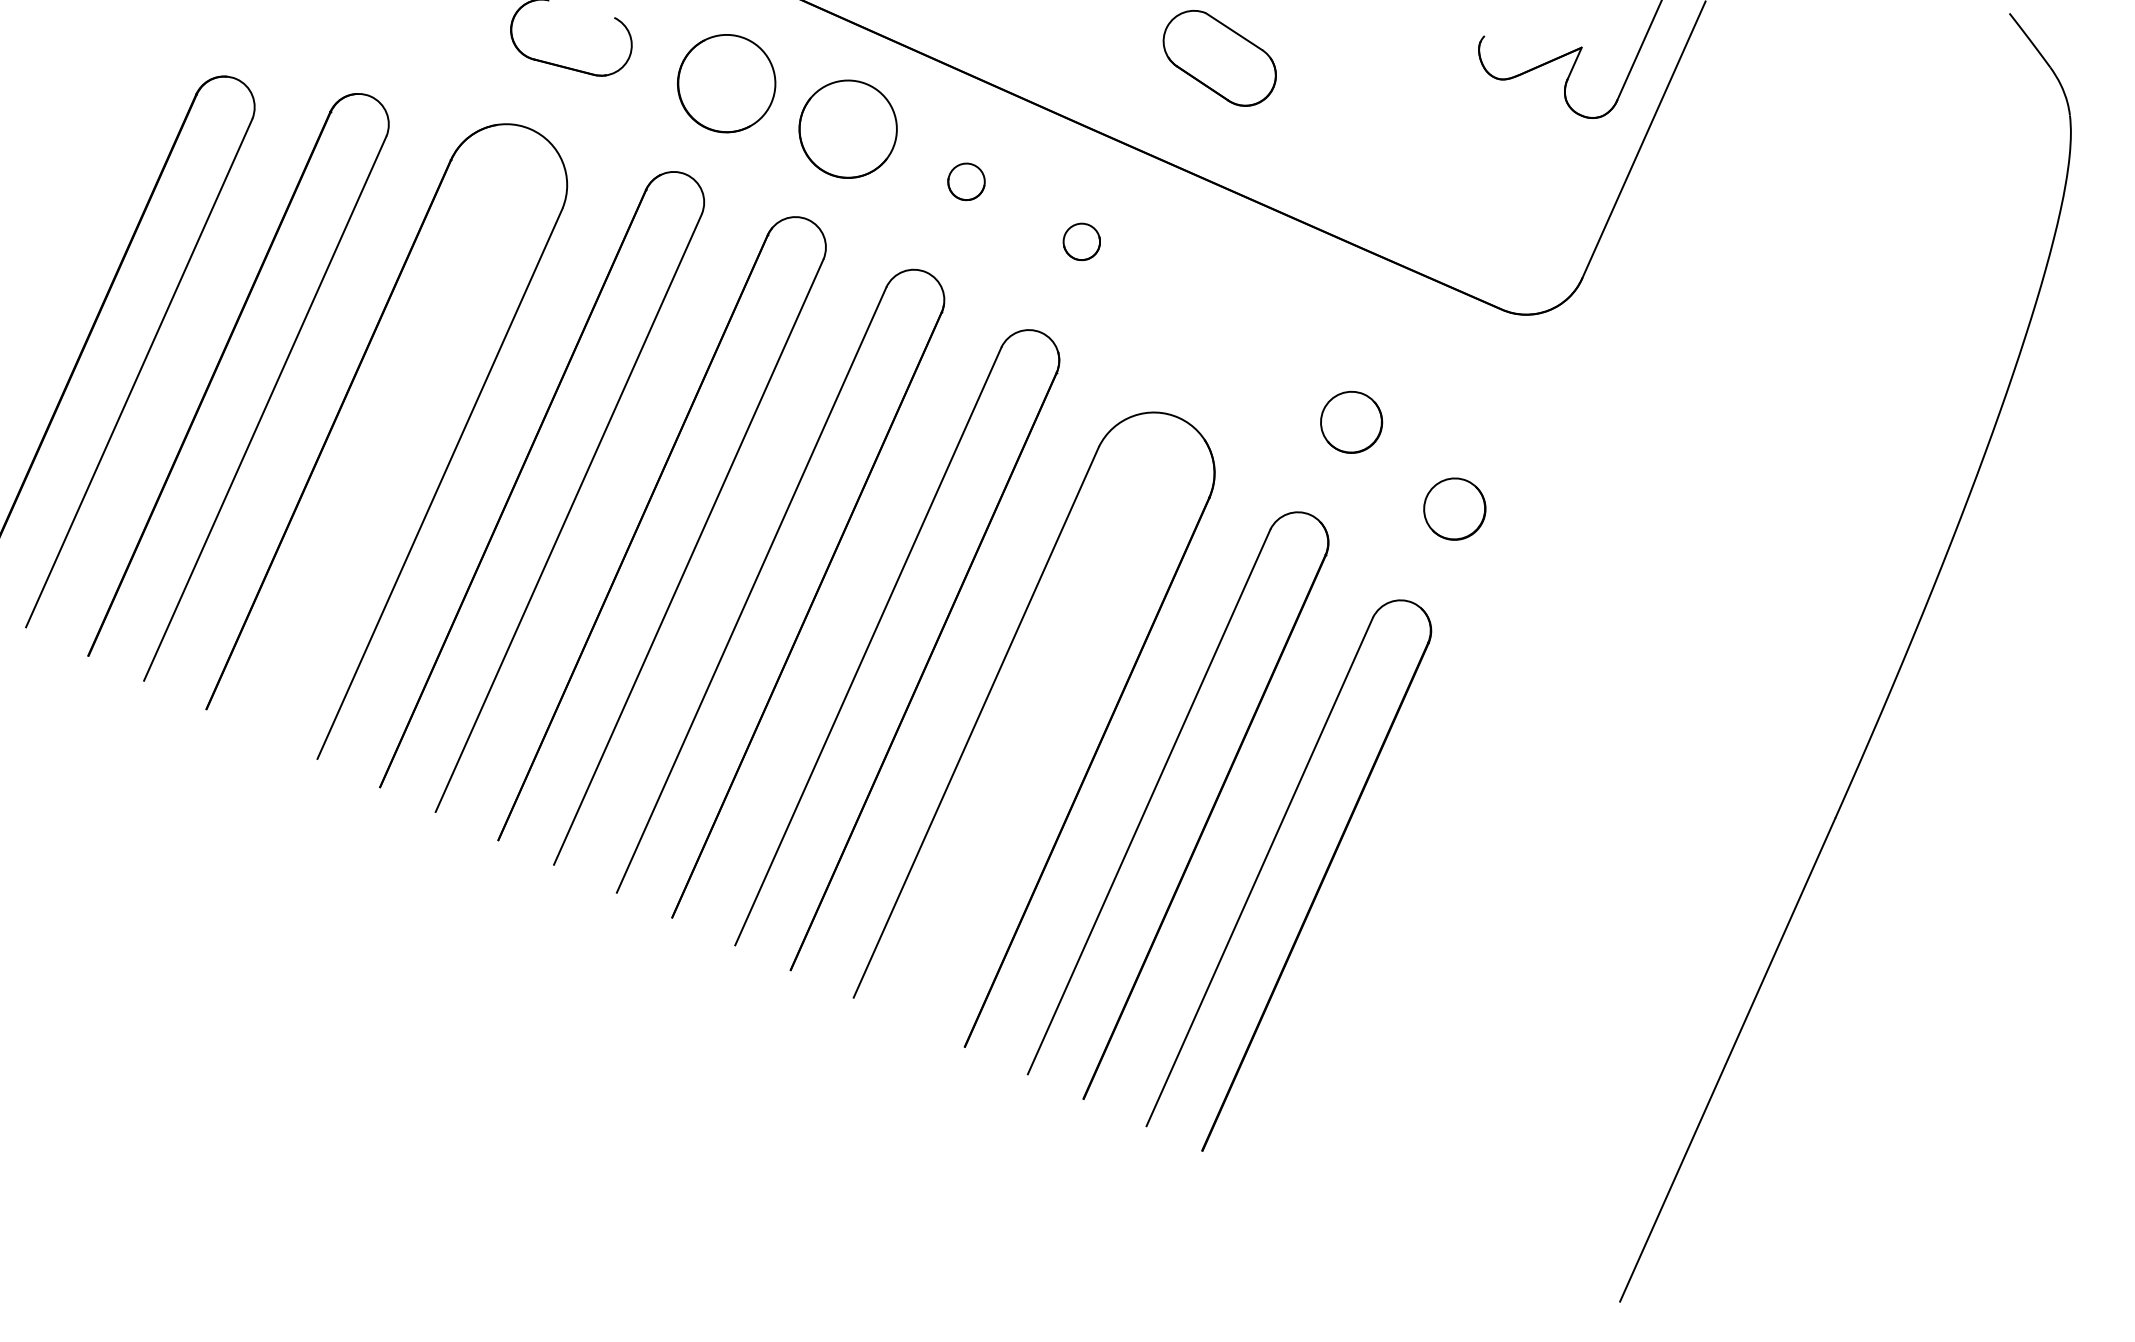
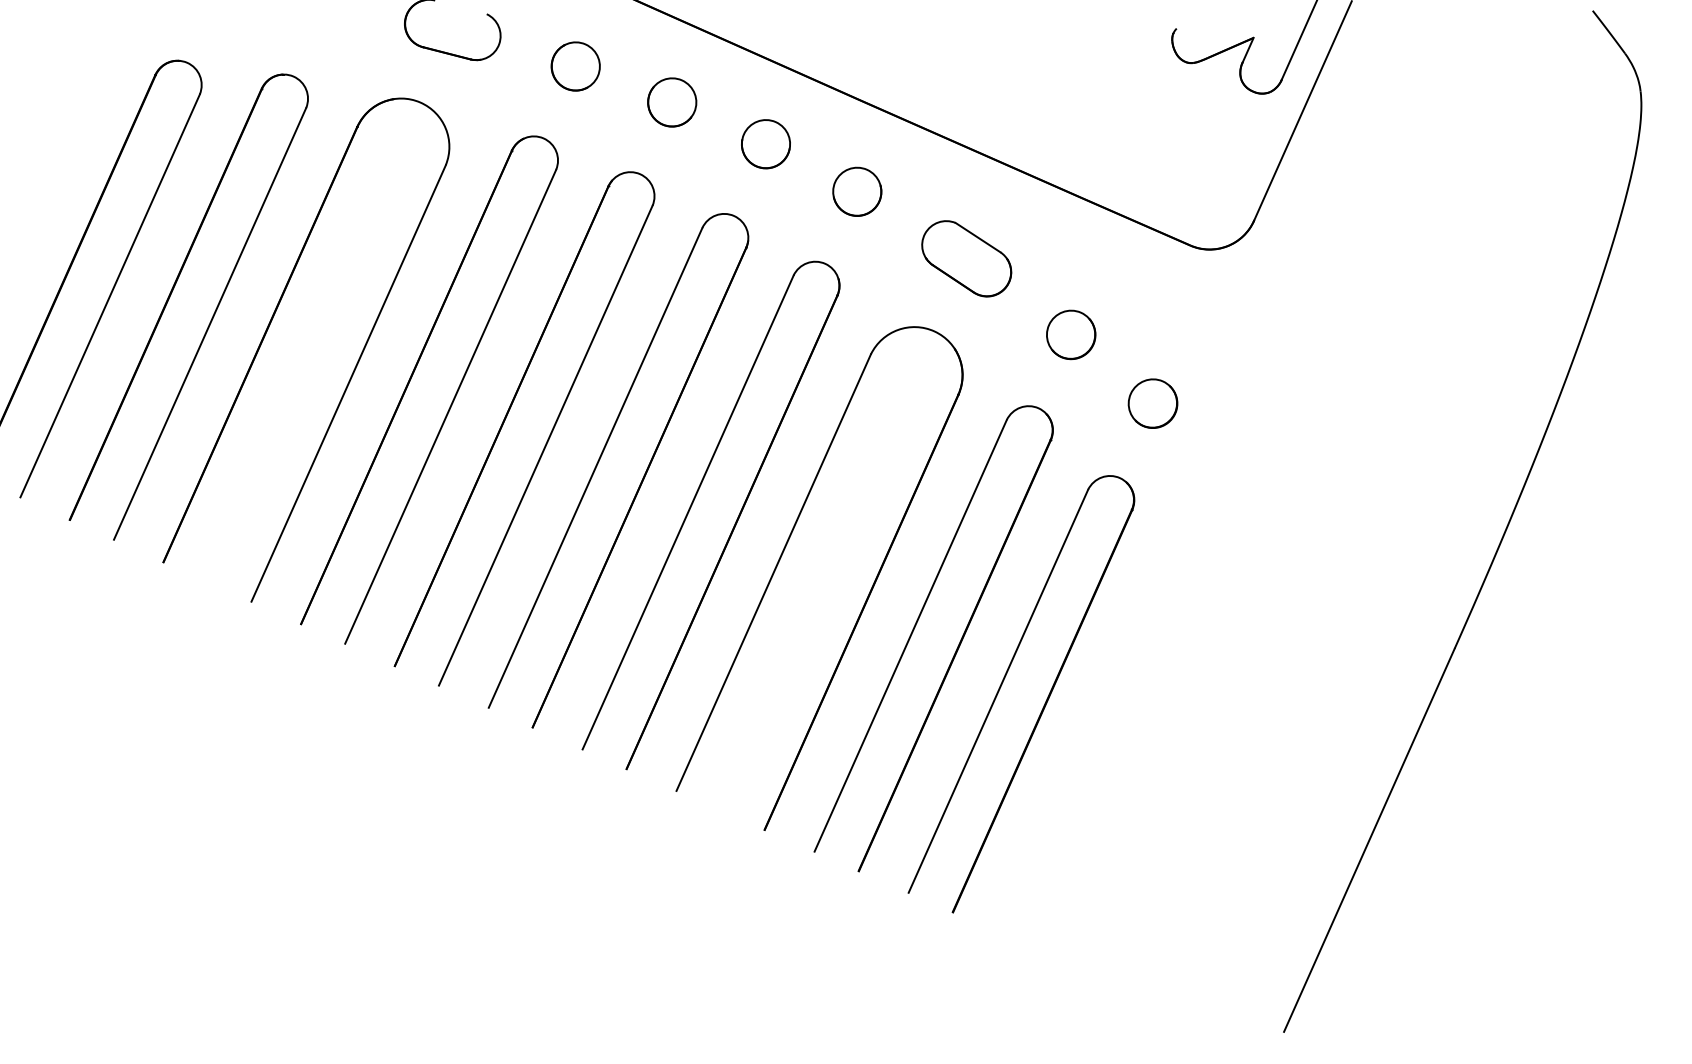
part: (1219, 58) -> (966, 258), moved
part: (726, 83) -> (575, 66), size x0.62
part: (848, 128) -> (672, 101), size x0.62
part: (966, 181) -> (765, 143), size x1.67
part: (1081, 241) -> (857, 191), size x1.67

